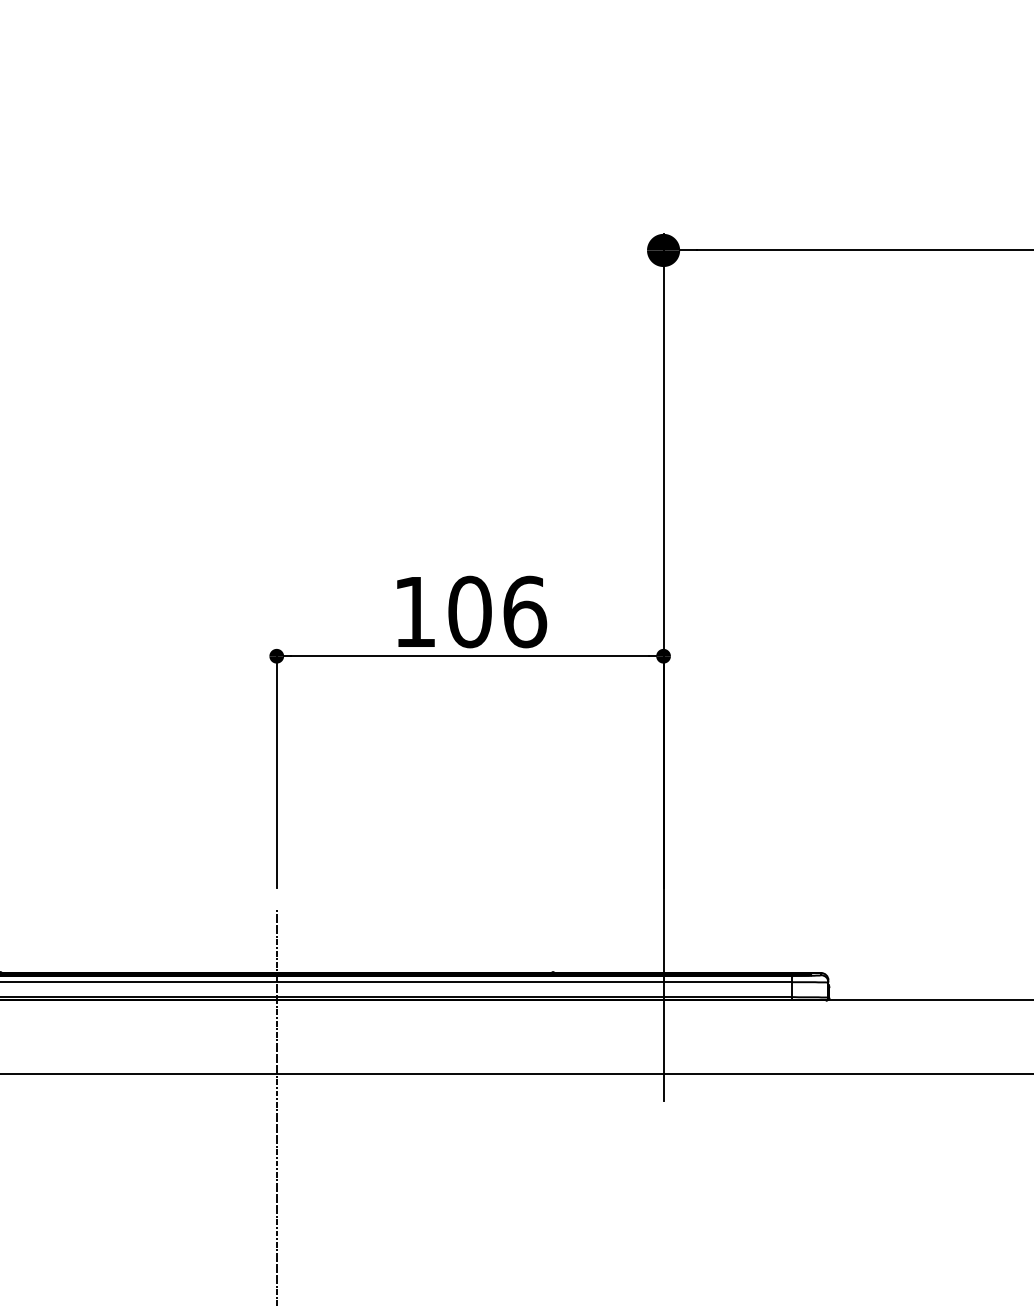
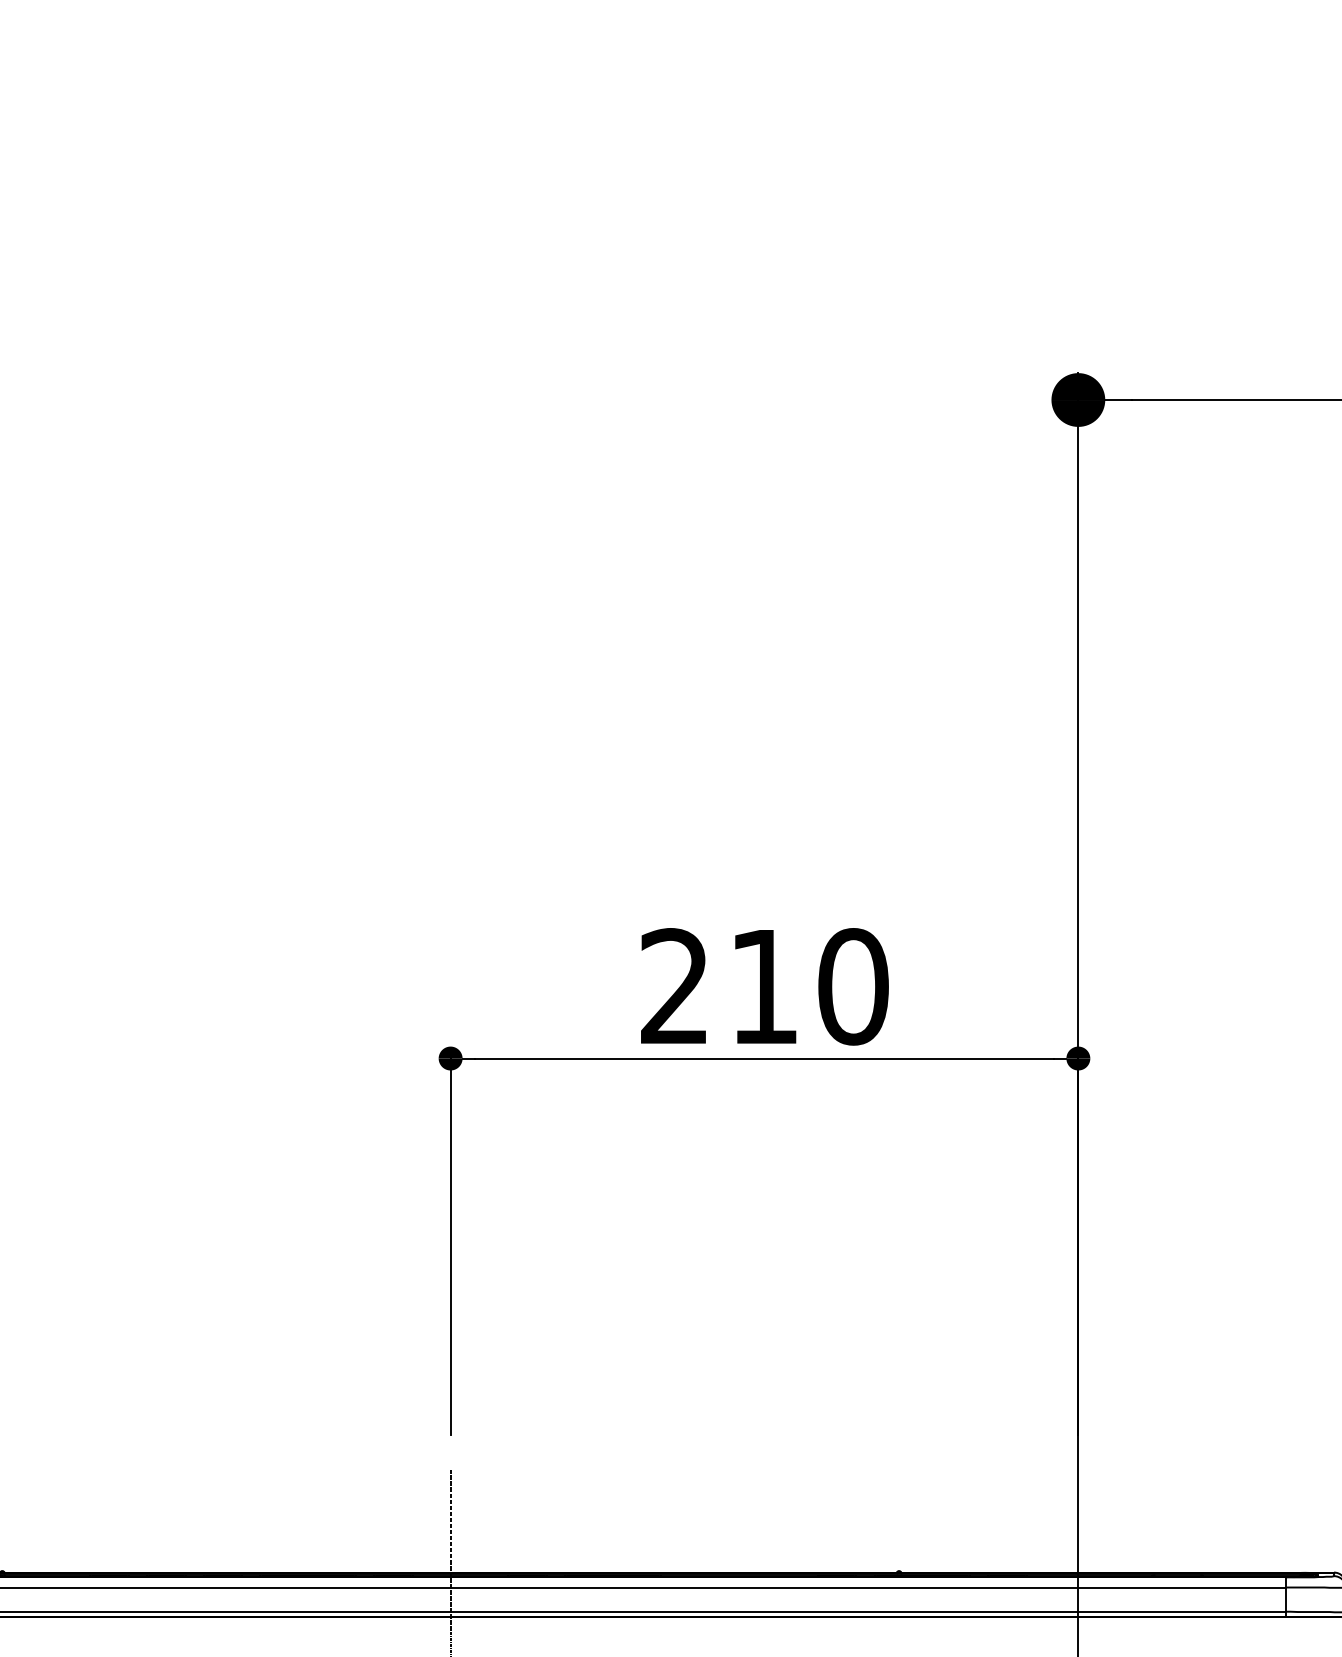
text: (470, 611) -> (765, 985), 106 -> 210

